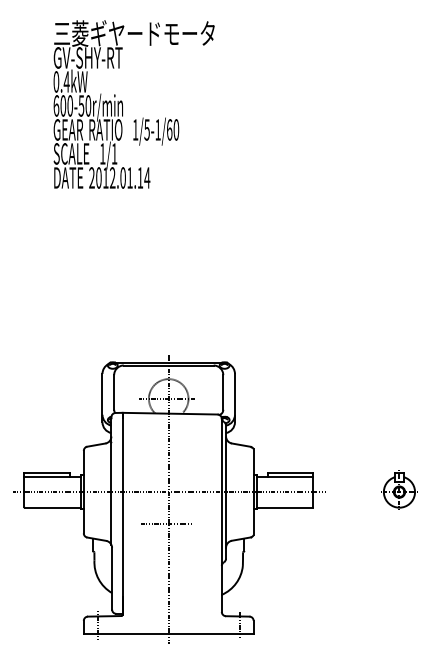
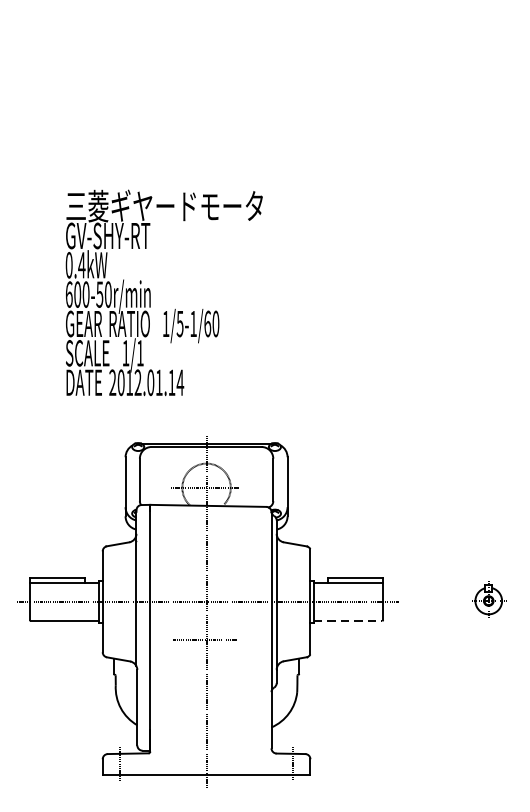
text: (133, 104) -> (163, 292), moved
part: (399, 489) -> (488, 598), size x0.7
line: (285, 507) -> (349, 620), solid -> dashed

